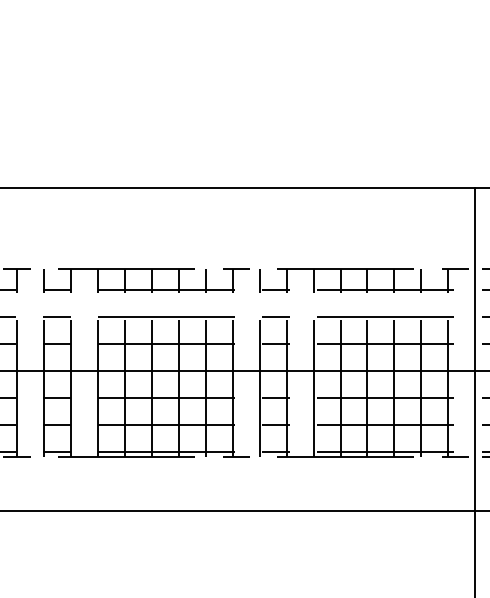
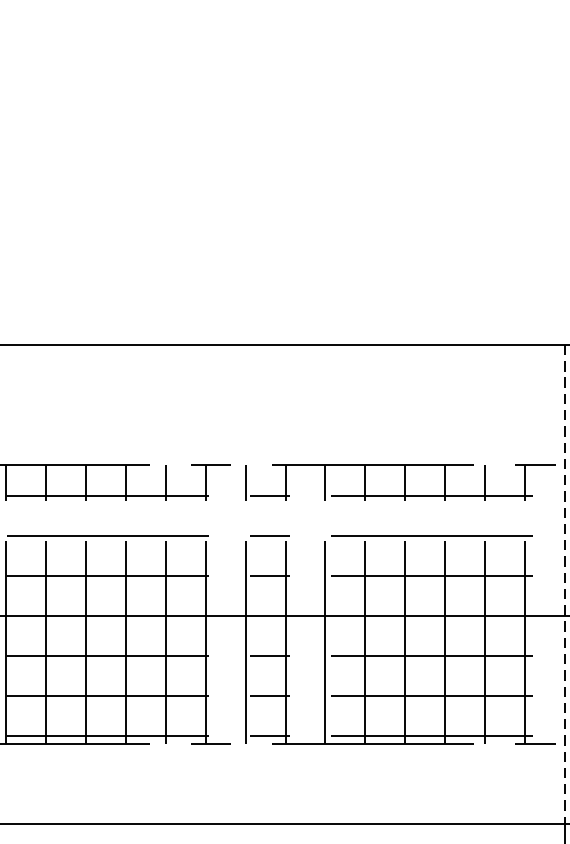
line: (475, 349) -> (564, 584), solid -> dashed

